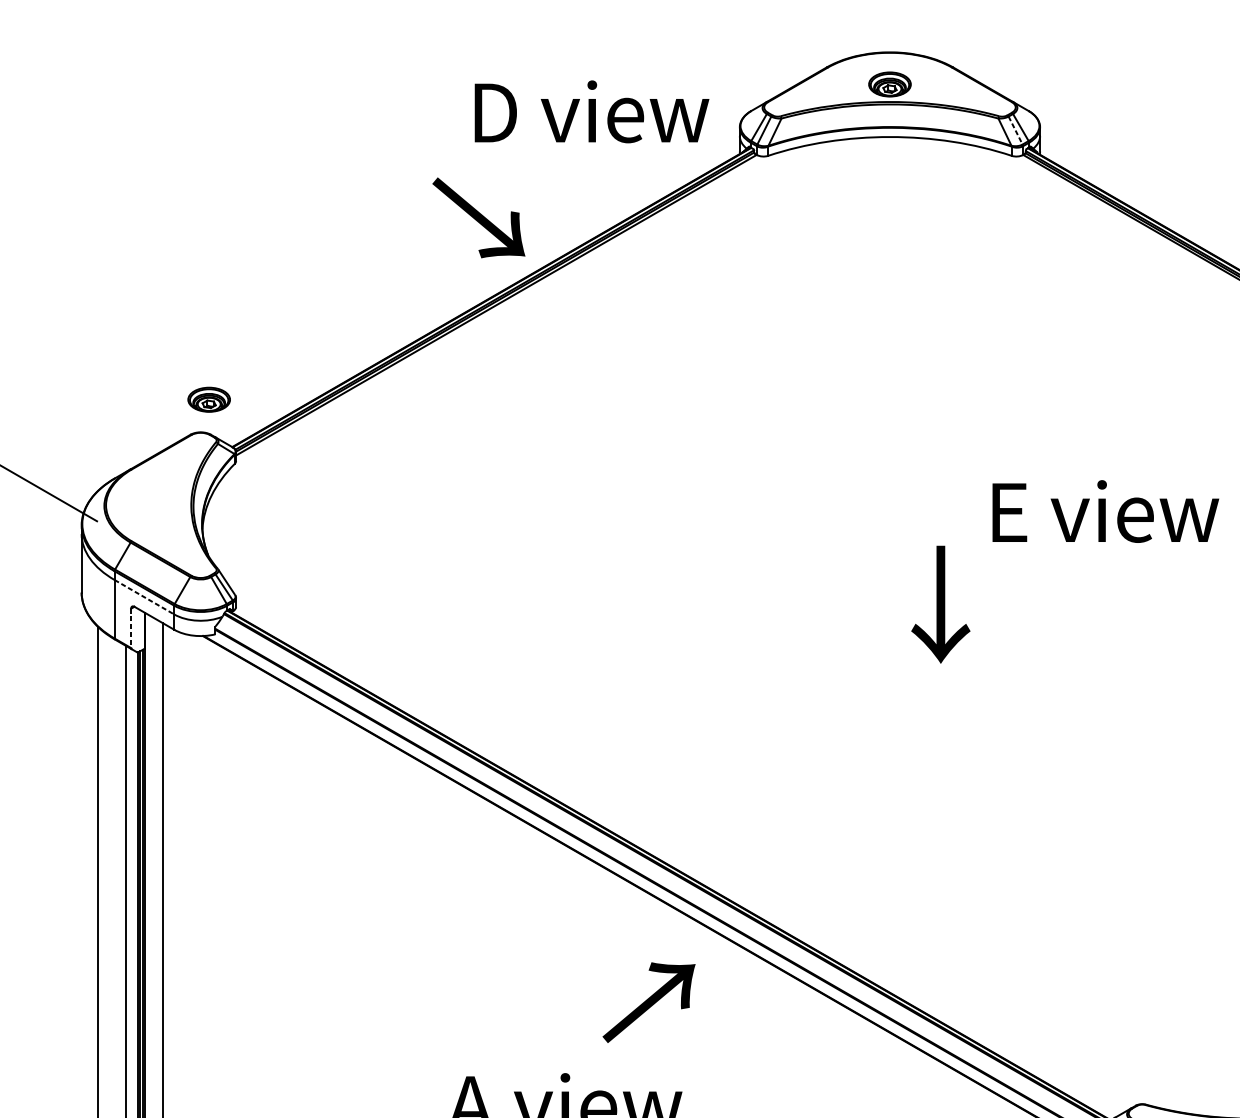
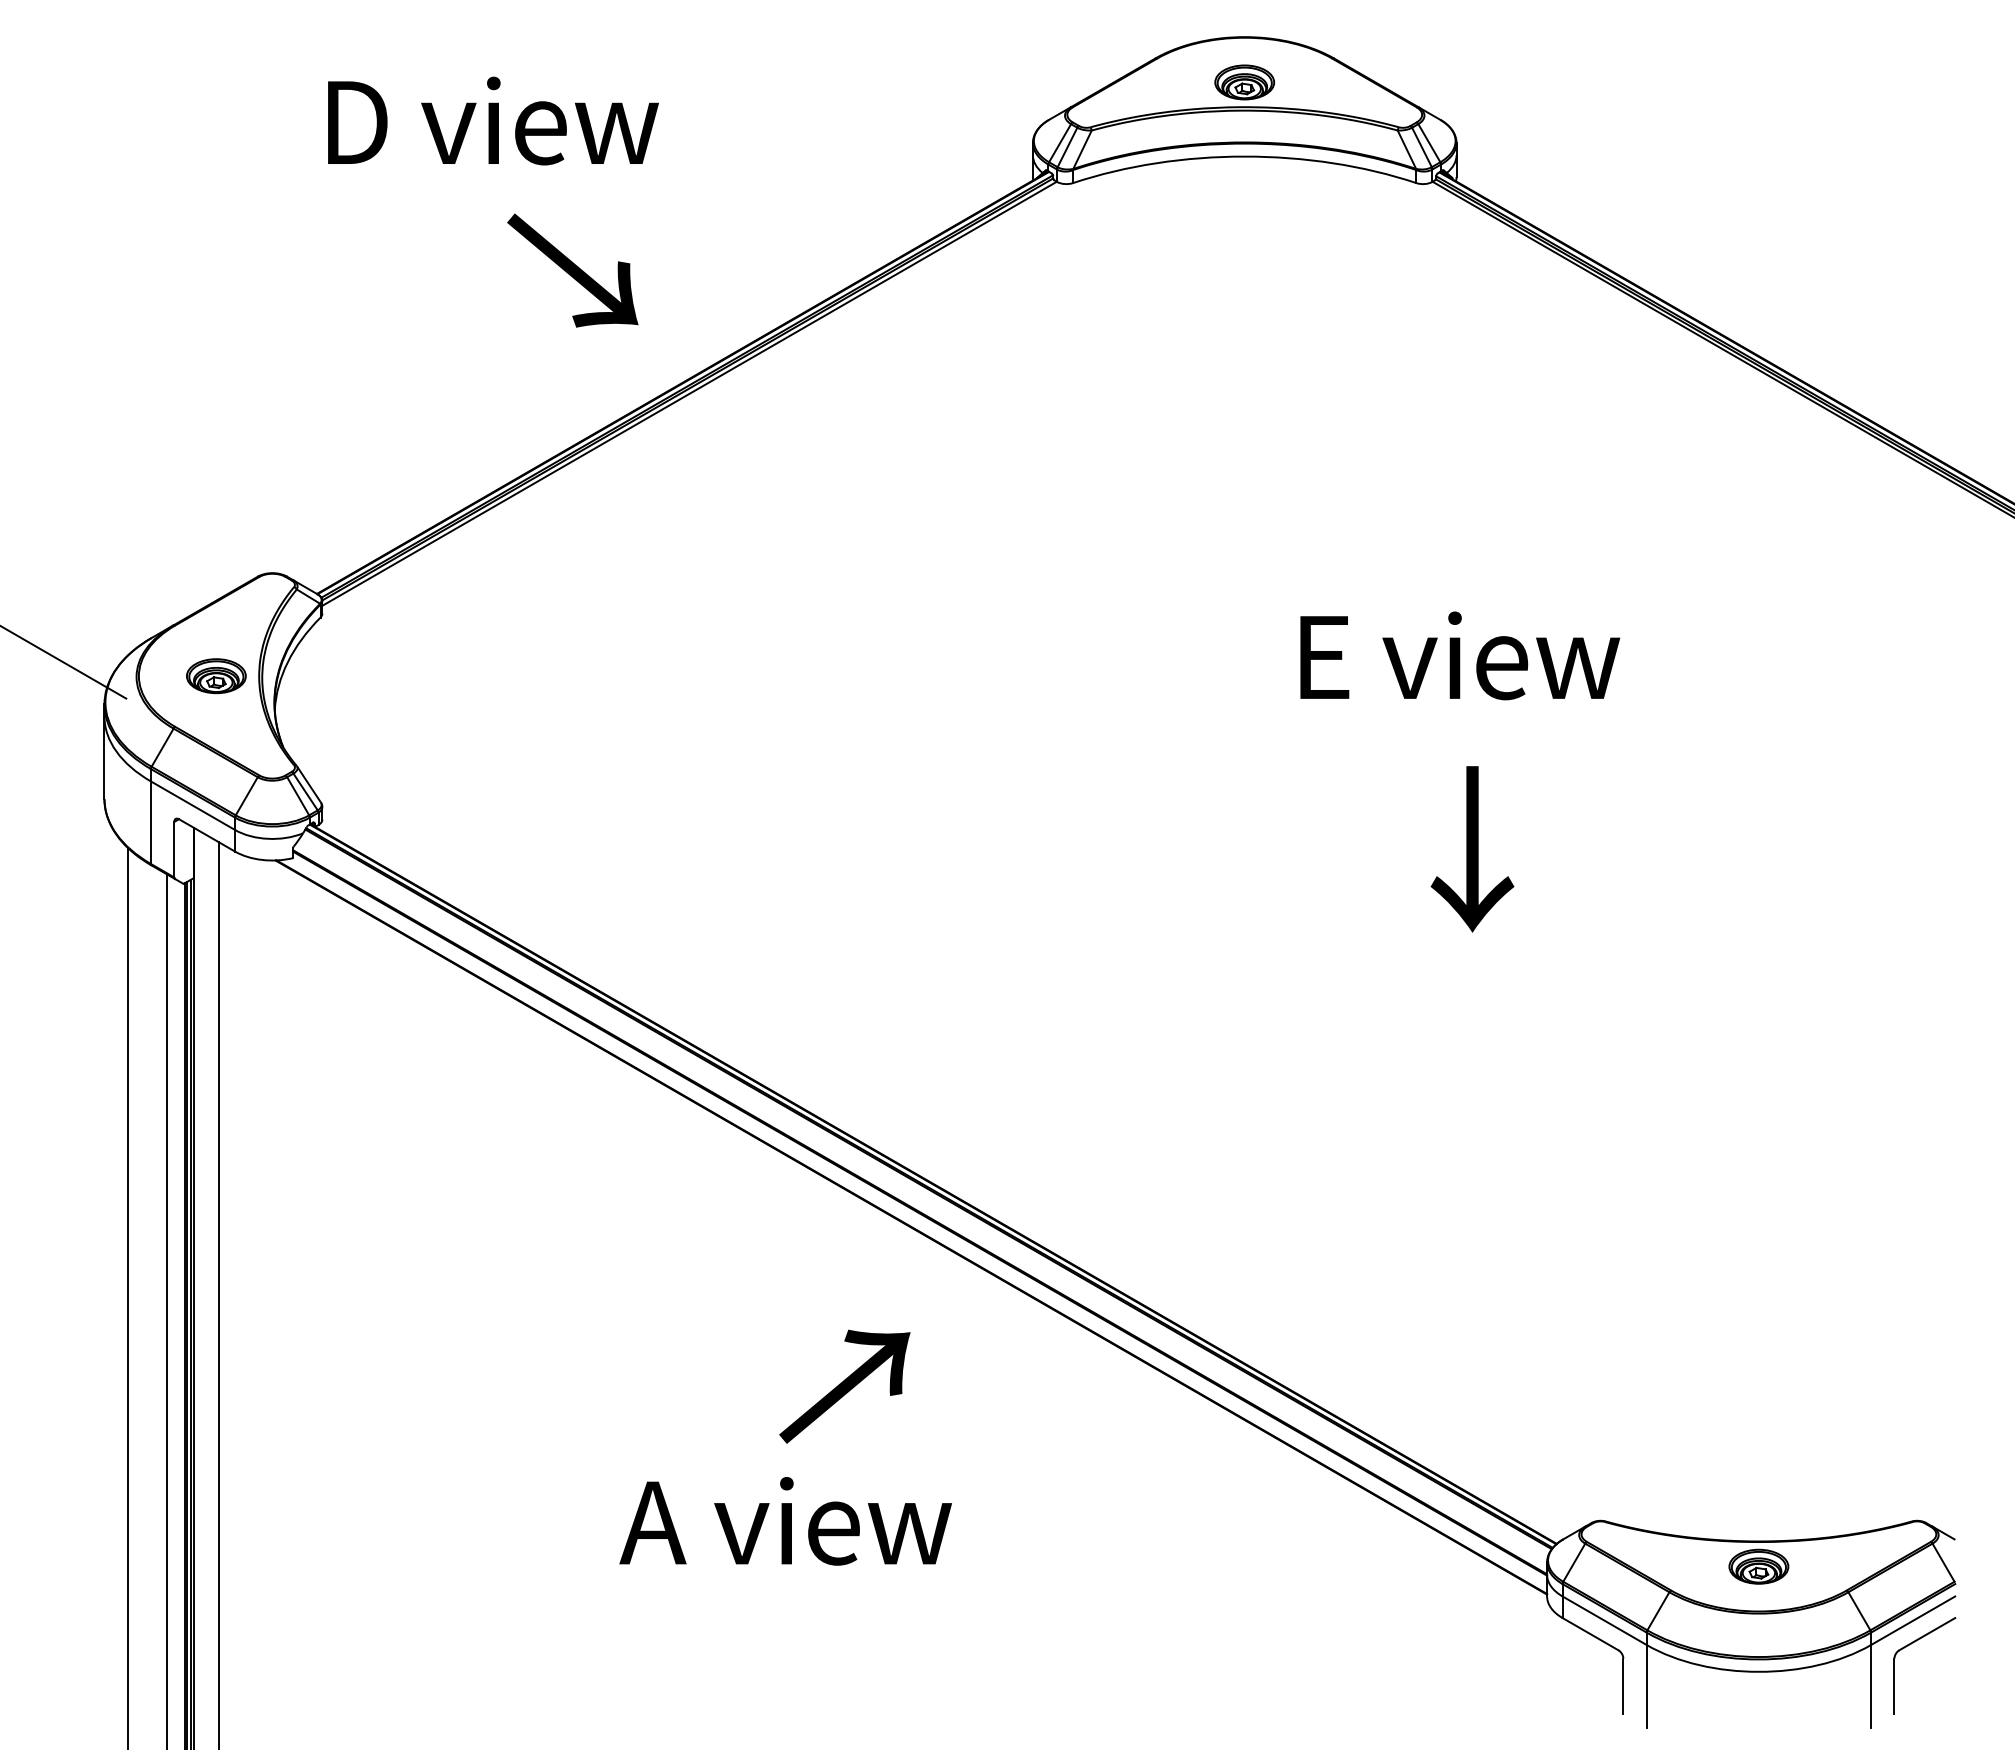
text: (592, 111) -> (493, 120), moved
line: (1015, 130) -> (1422, 147), dashed -> solid
text: (478, 217) -> (572, 270), moved
part: (209, 399) -> (216, 676), moved
text: (1106, 511) -> (1460, 655), moved
line: (144, 597) -> (193, 805), dashed -> solid
text: (940, 604) -> (1472, 849), moved
line: (131, 628) -> (174, 849), dashed -> solid
text: (648, 1002) -> (844, 1386), moved

